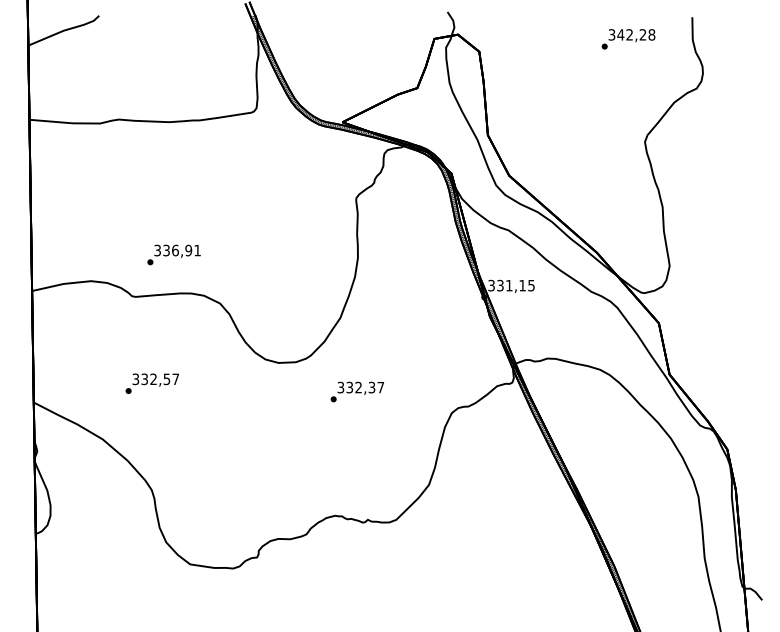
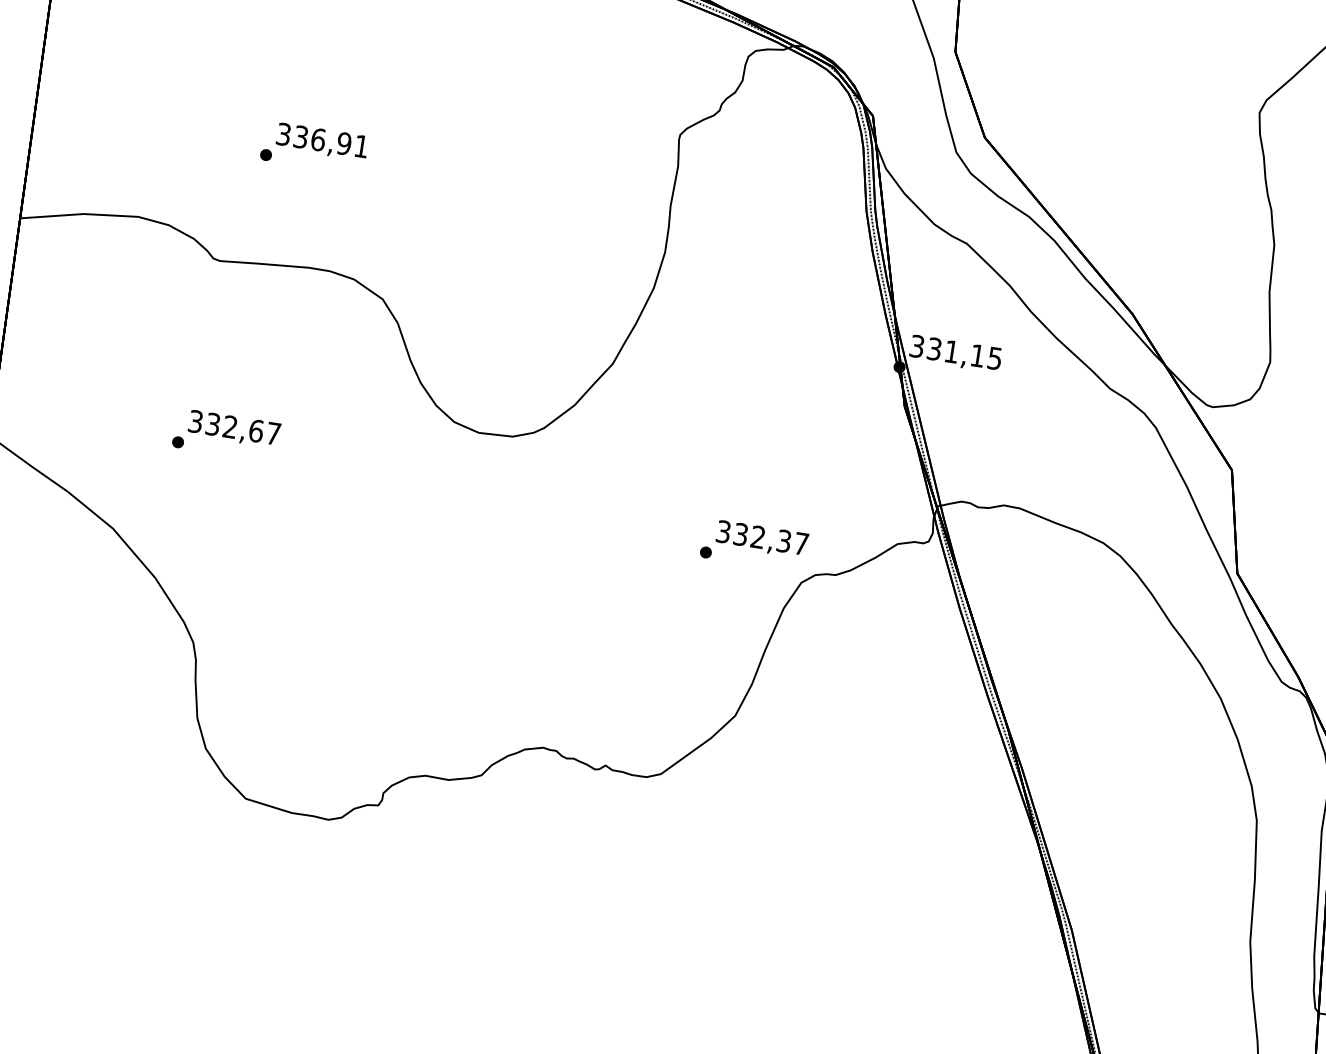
text: (173, 254) -> (313, 146), moved
text: (166, 379) -> (255, 431), 332,57 -> 332,67
text: (357, 391) -> (754, 544), moved

